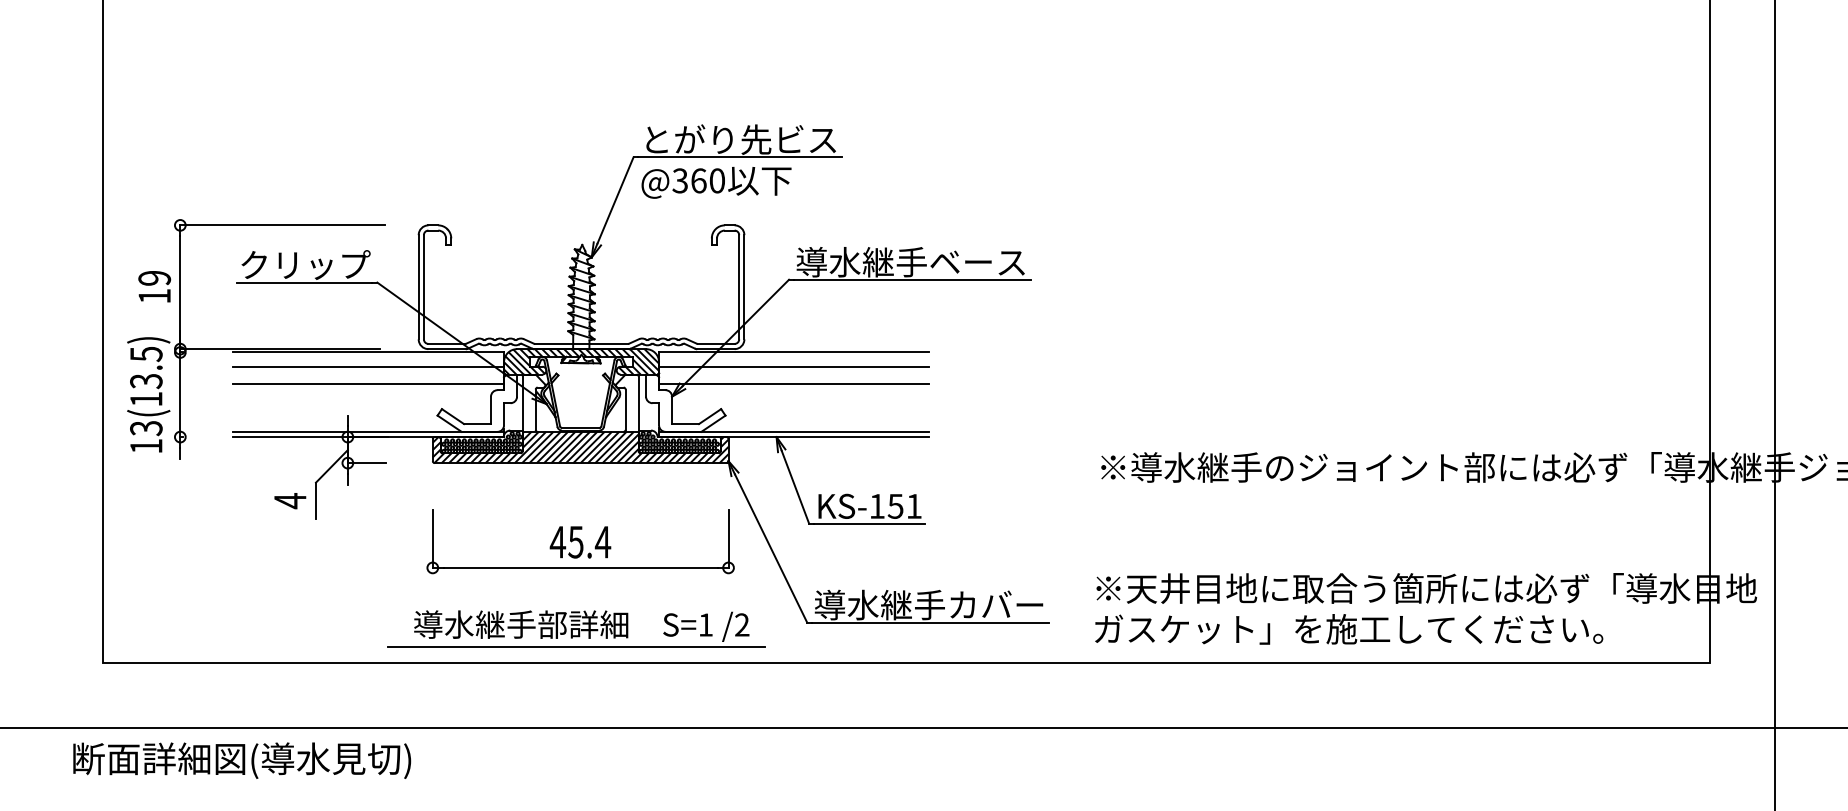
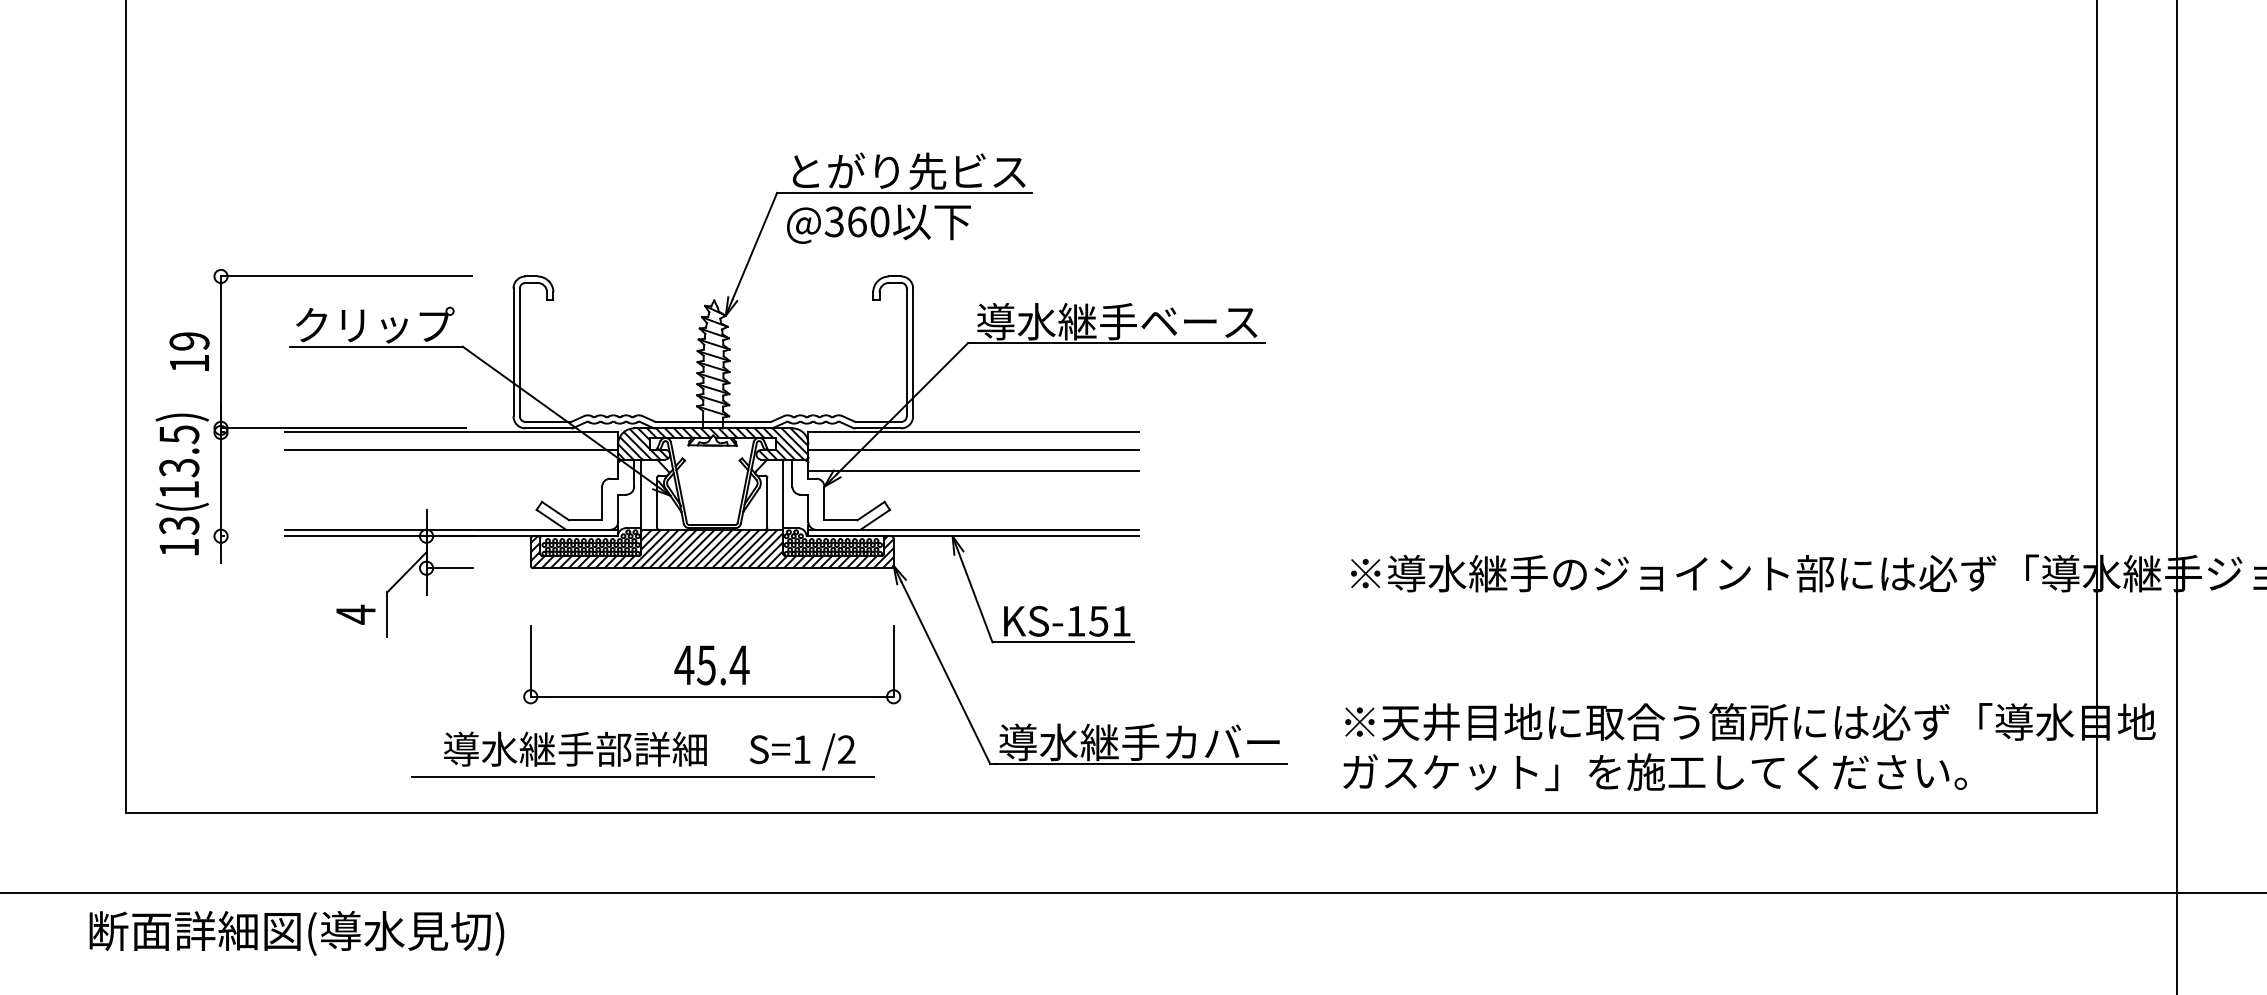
line: (368, 383) -> (451, 470), removed
part: (576, 628) -> (643, 753), moved

